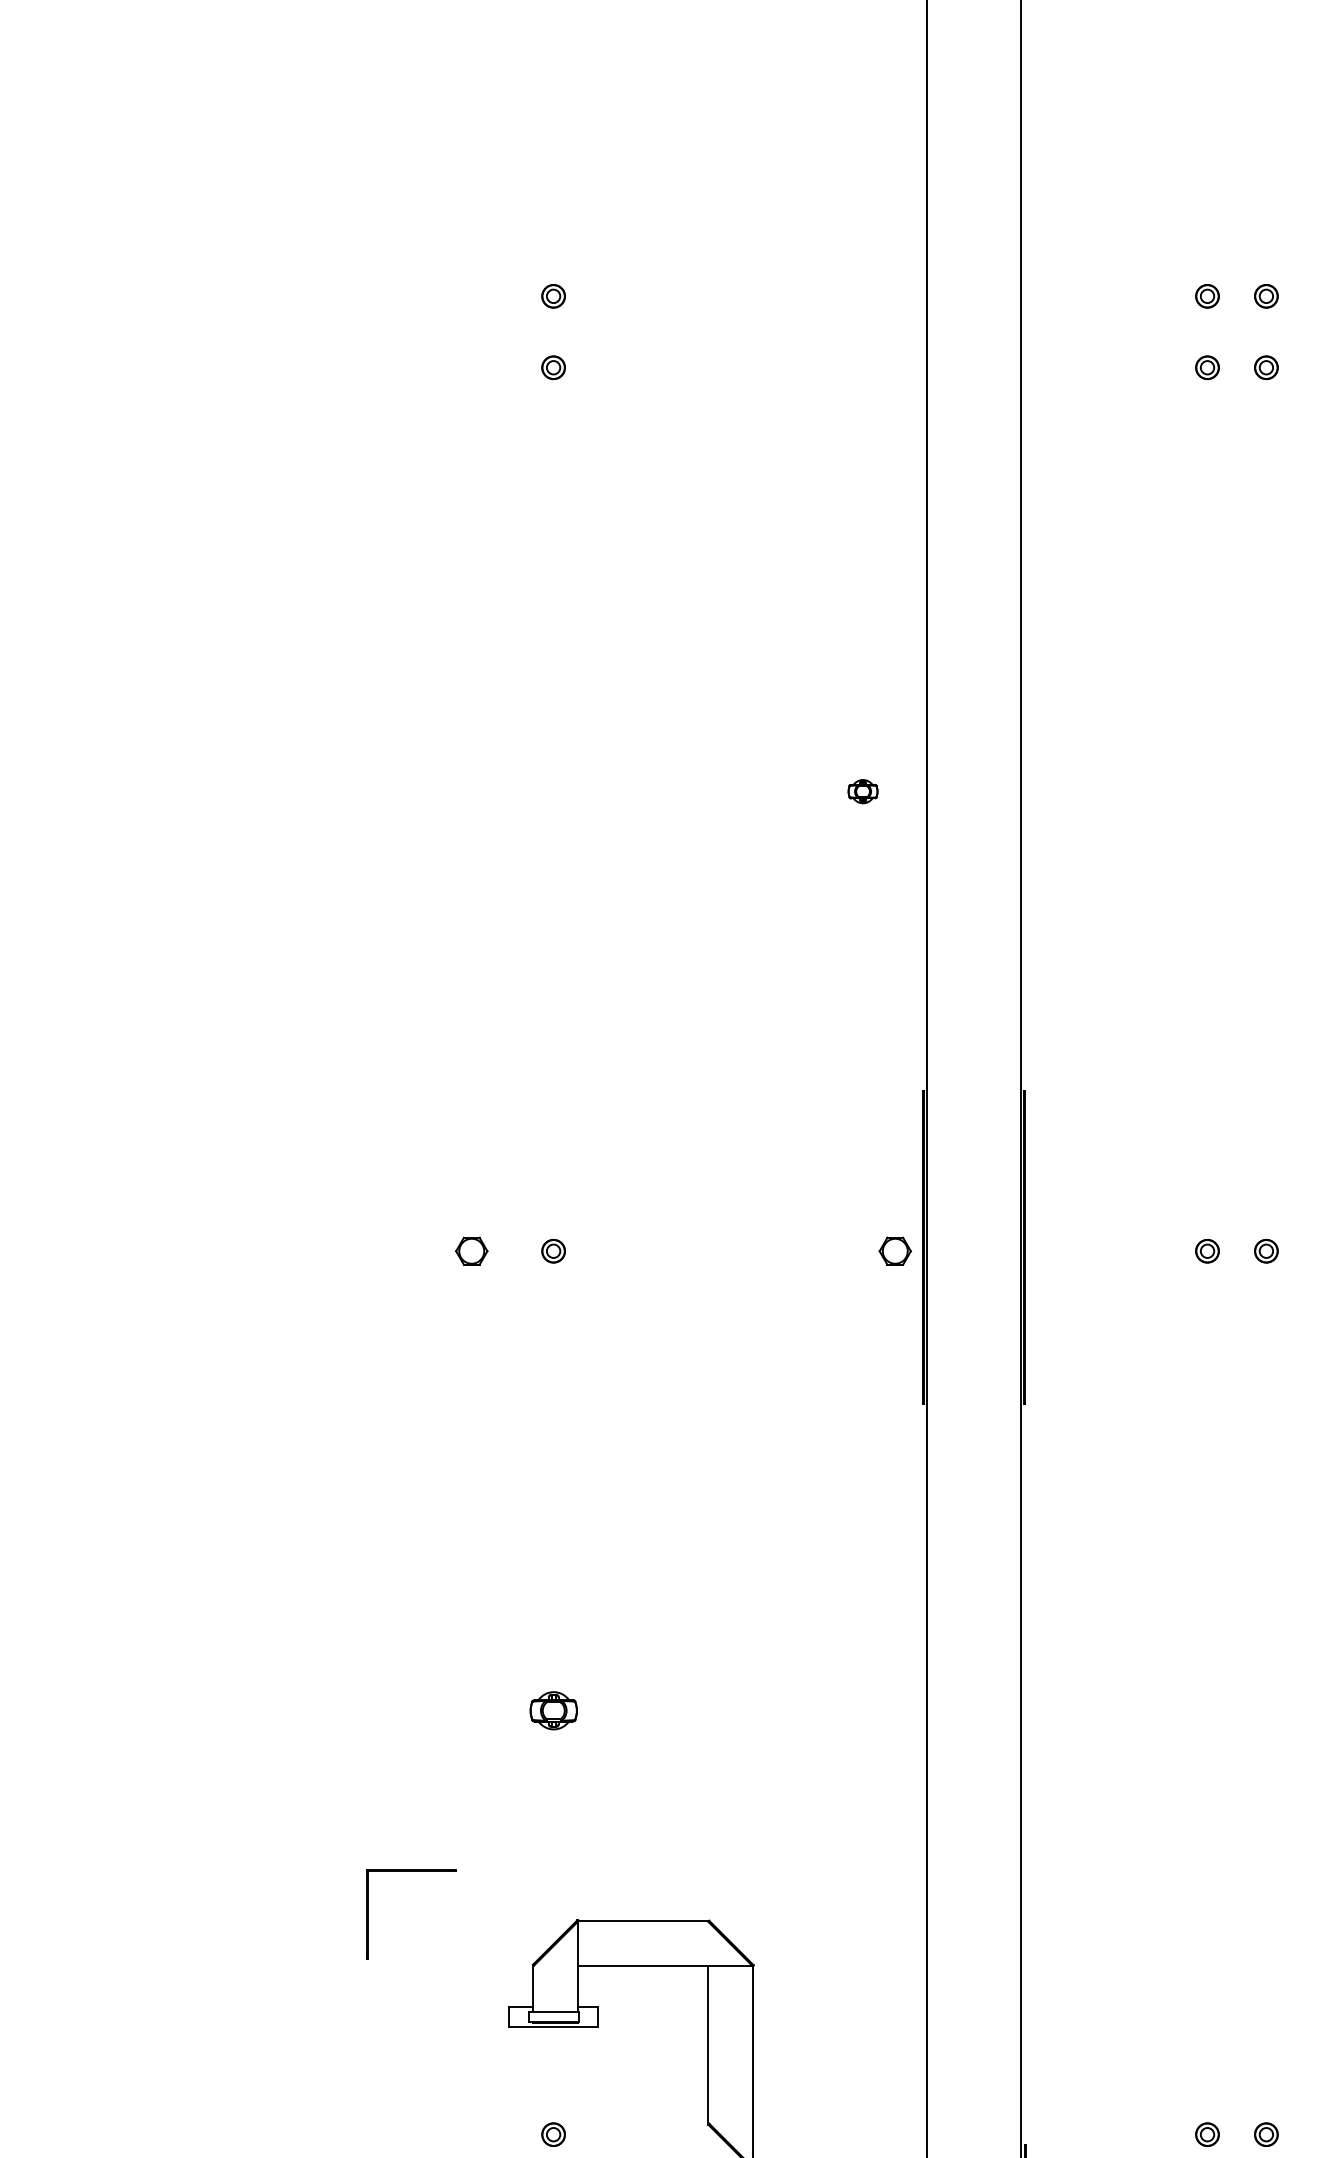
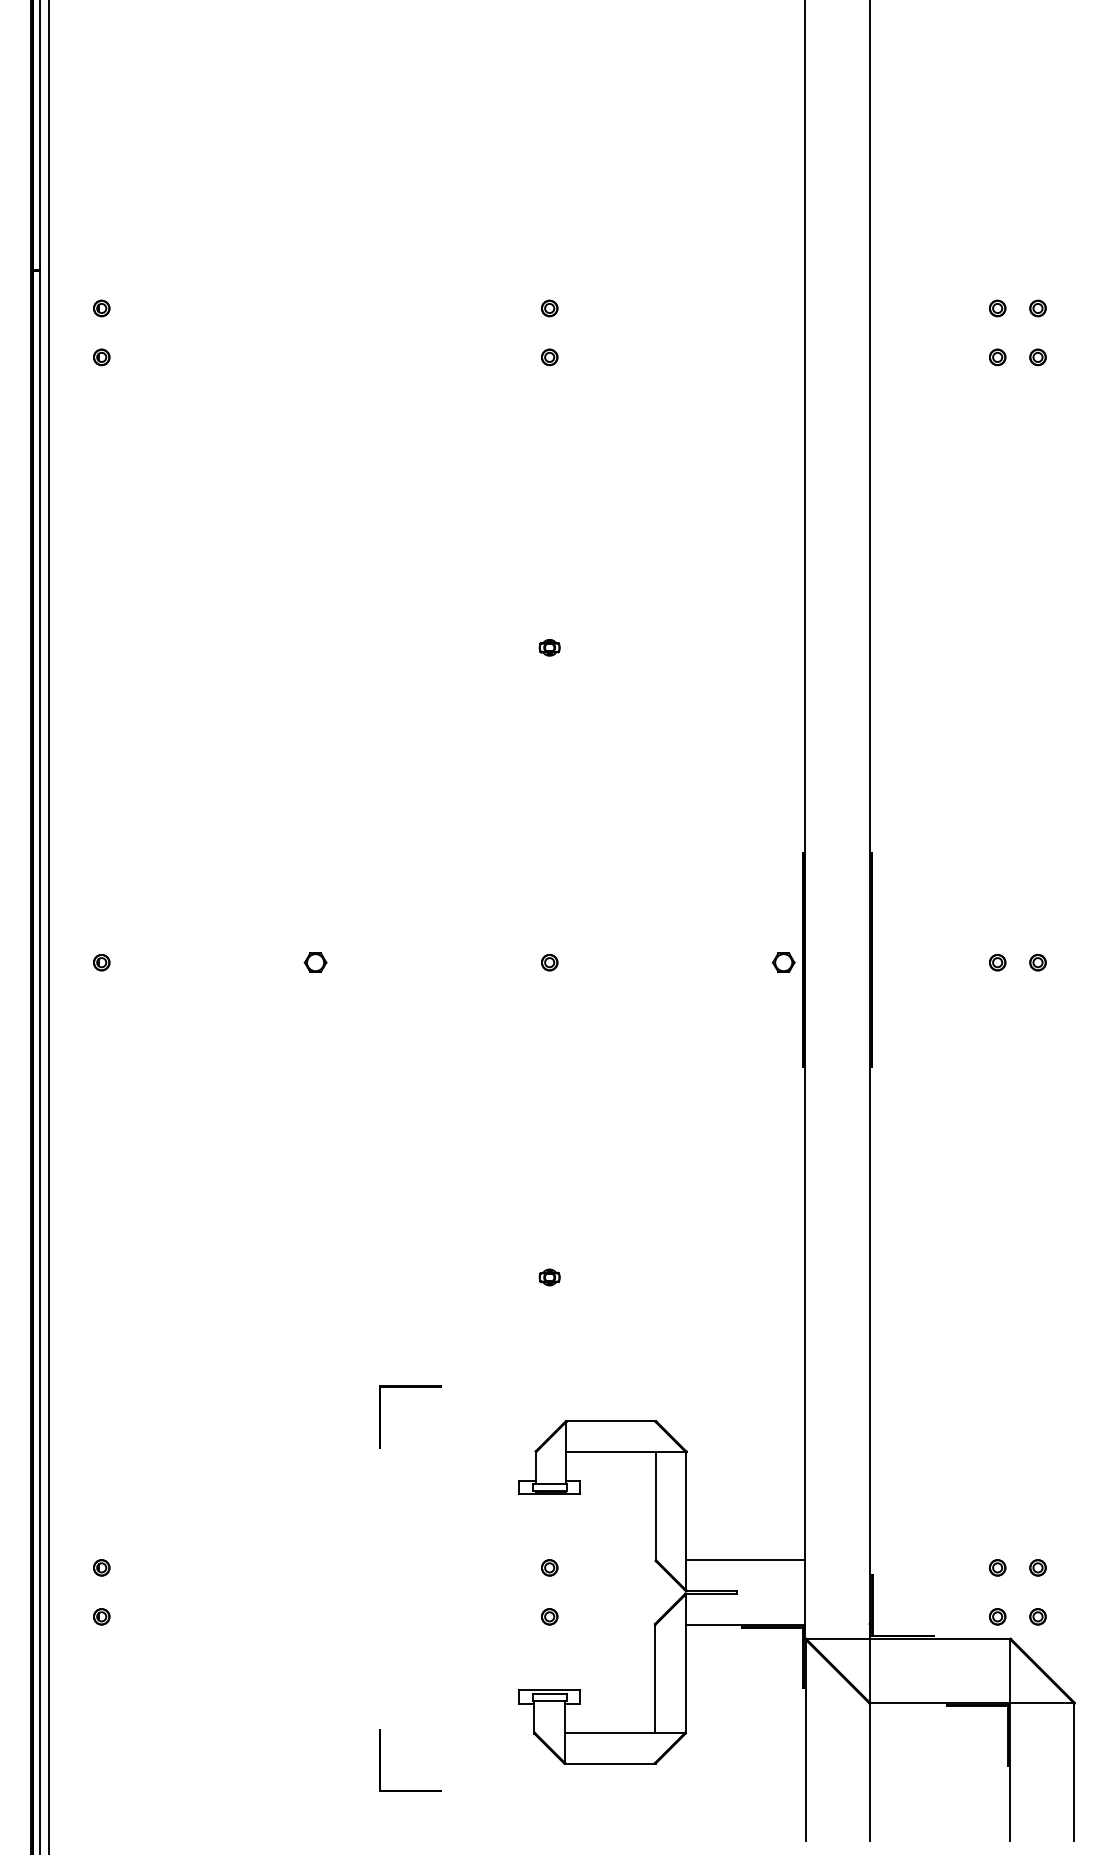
part: (862, 791) -> (549, 647), moved
part: (471, 1251) -> (315, 962), moved
part: (553, 1710) -> (549, 1277), size x0.62
part: (411, 1871) -> (410, 1387), moved
line: (839, 2123) -> (745, 1560), added

